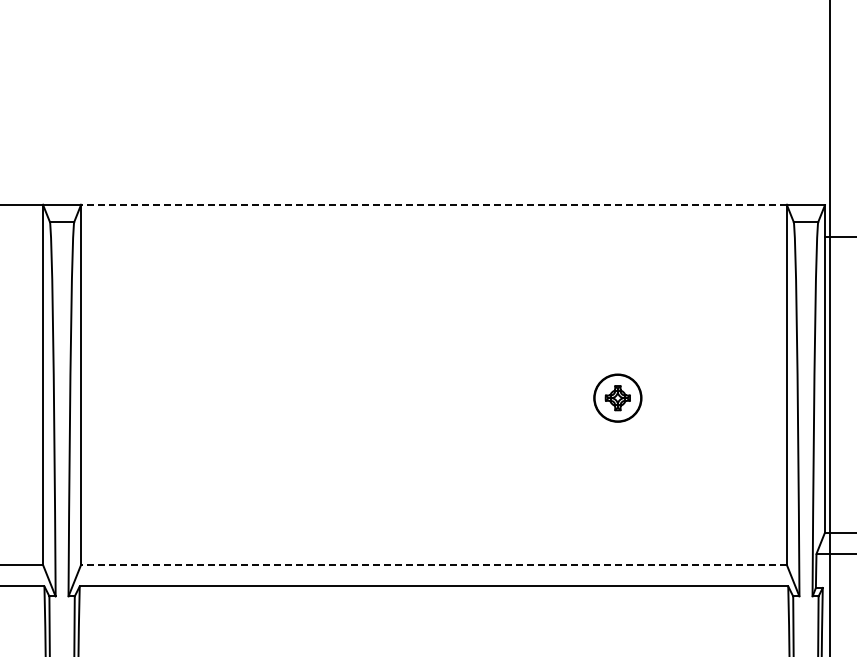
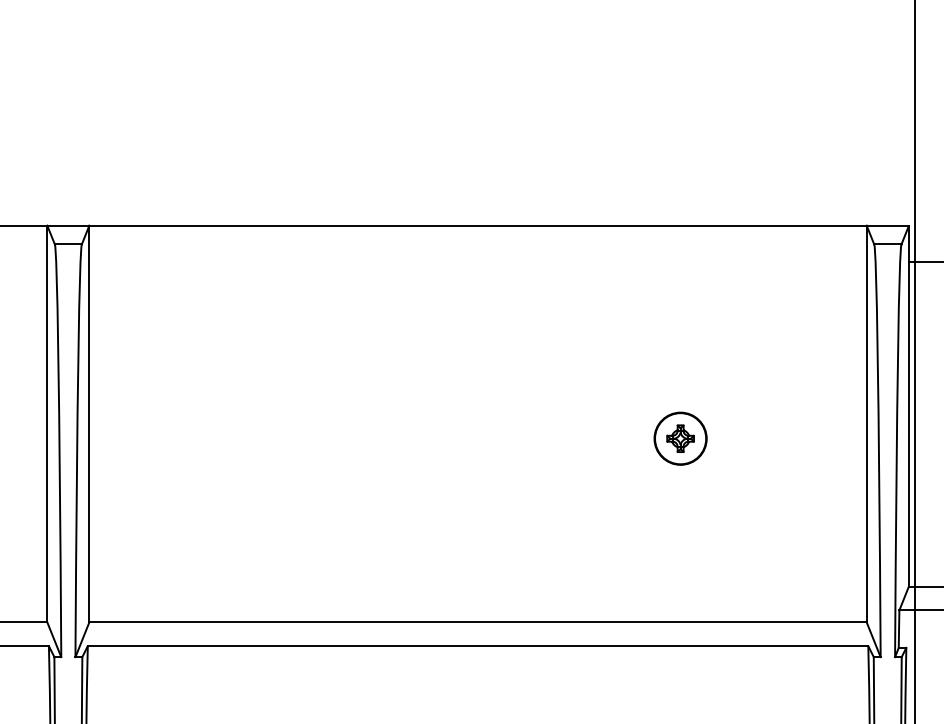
line: (433, 204) -> (477, 225), dashed -> solid
line: (433, 564) -> (477, 621), dashed -> solid

